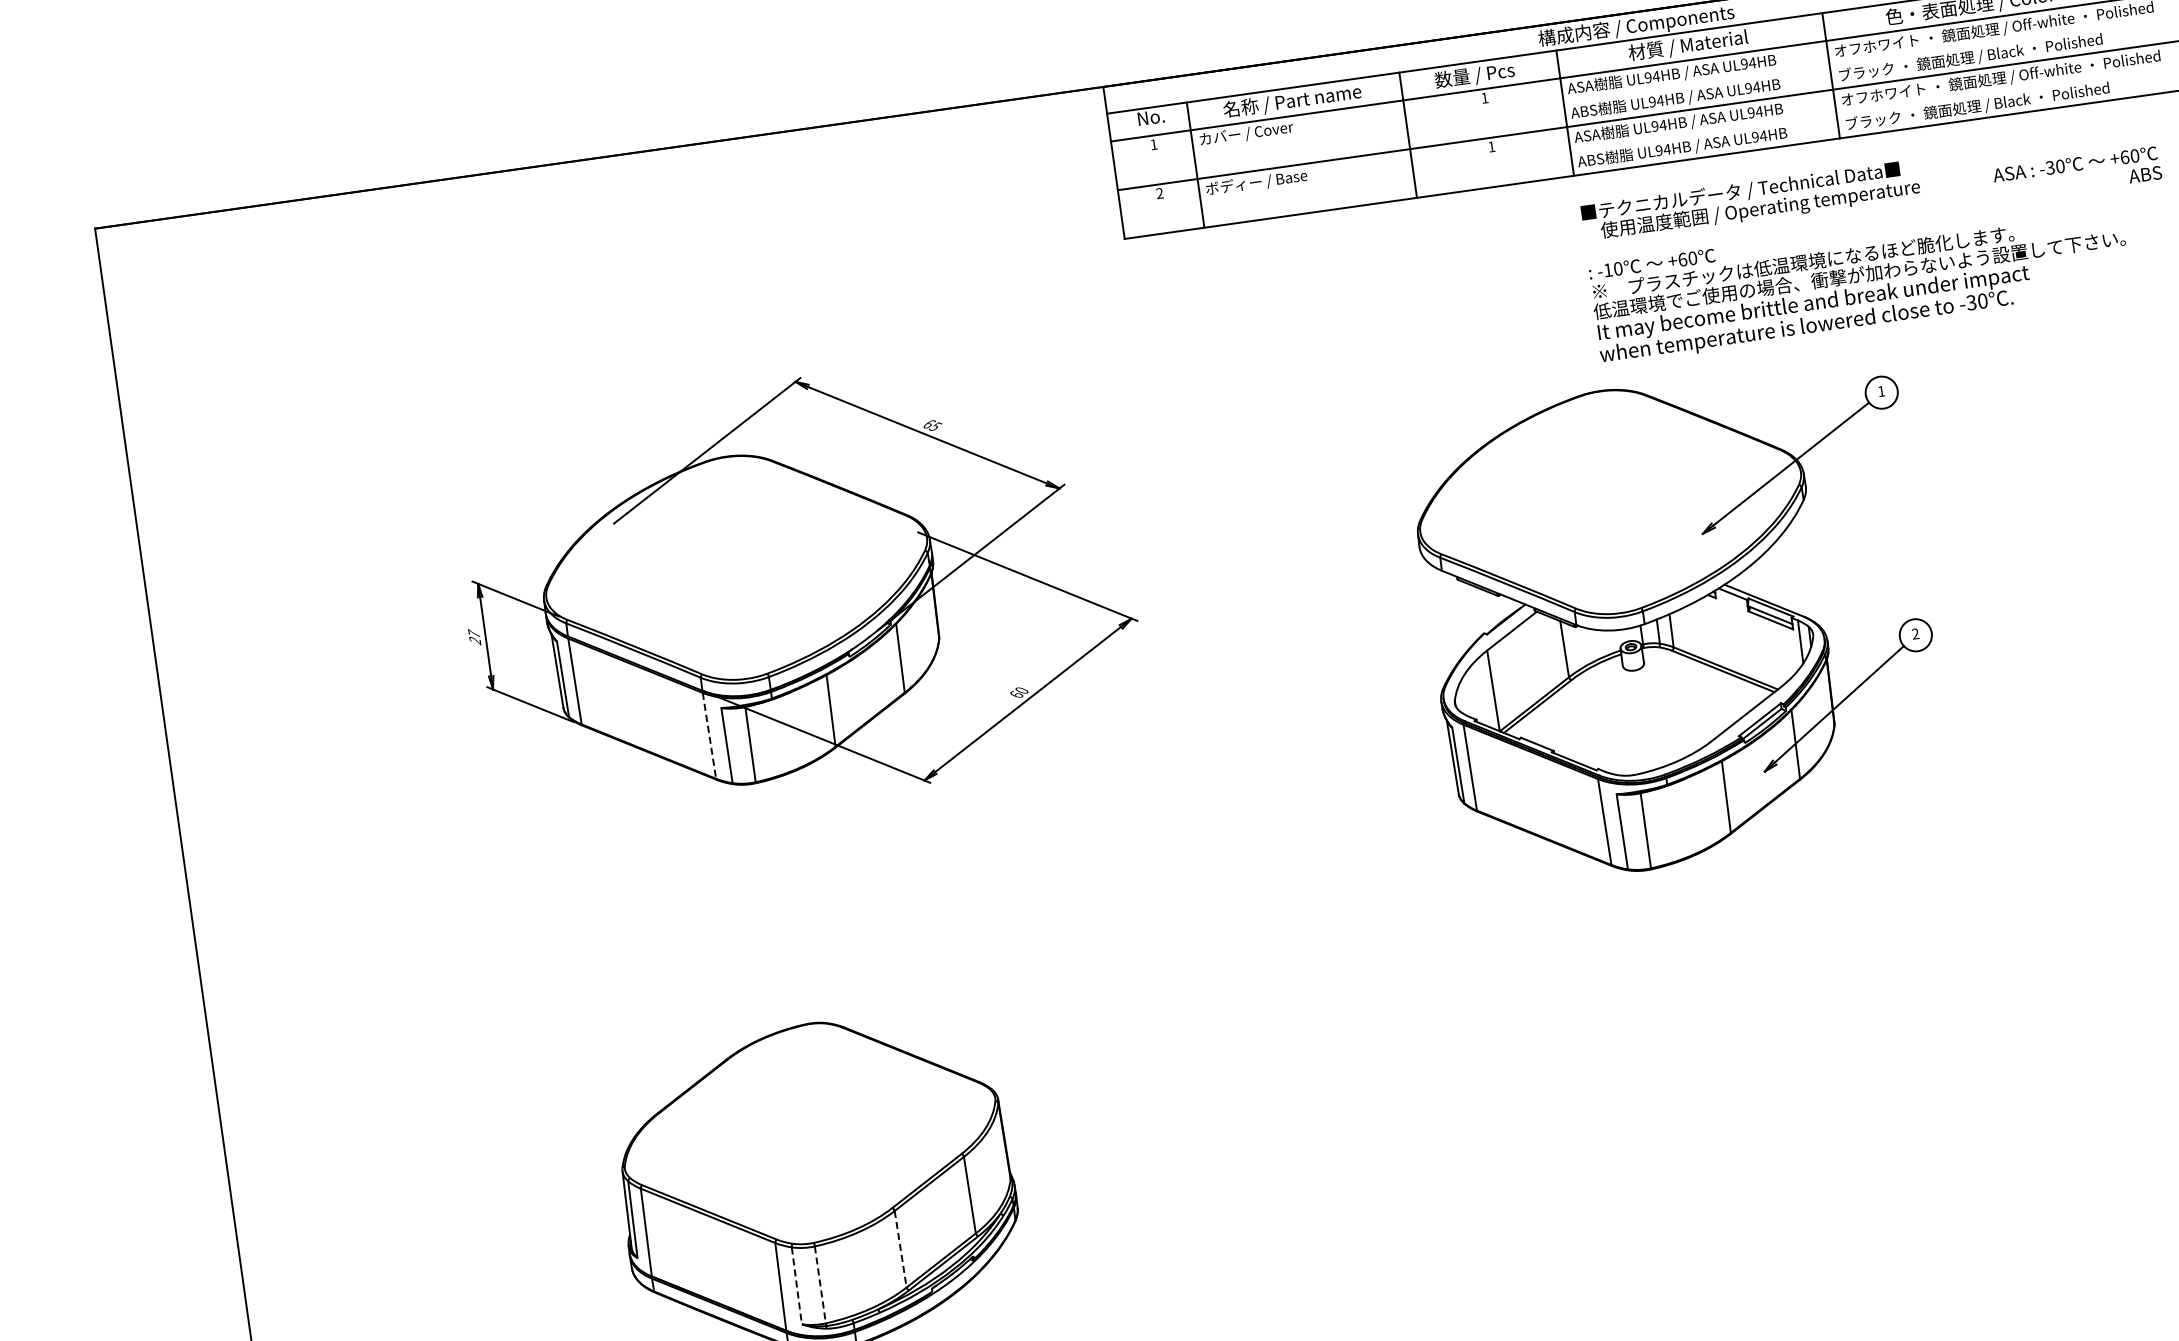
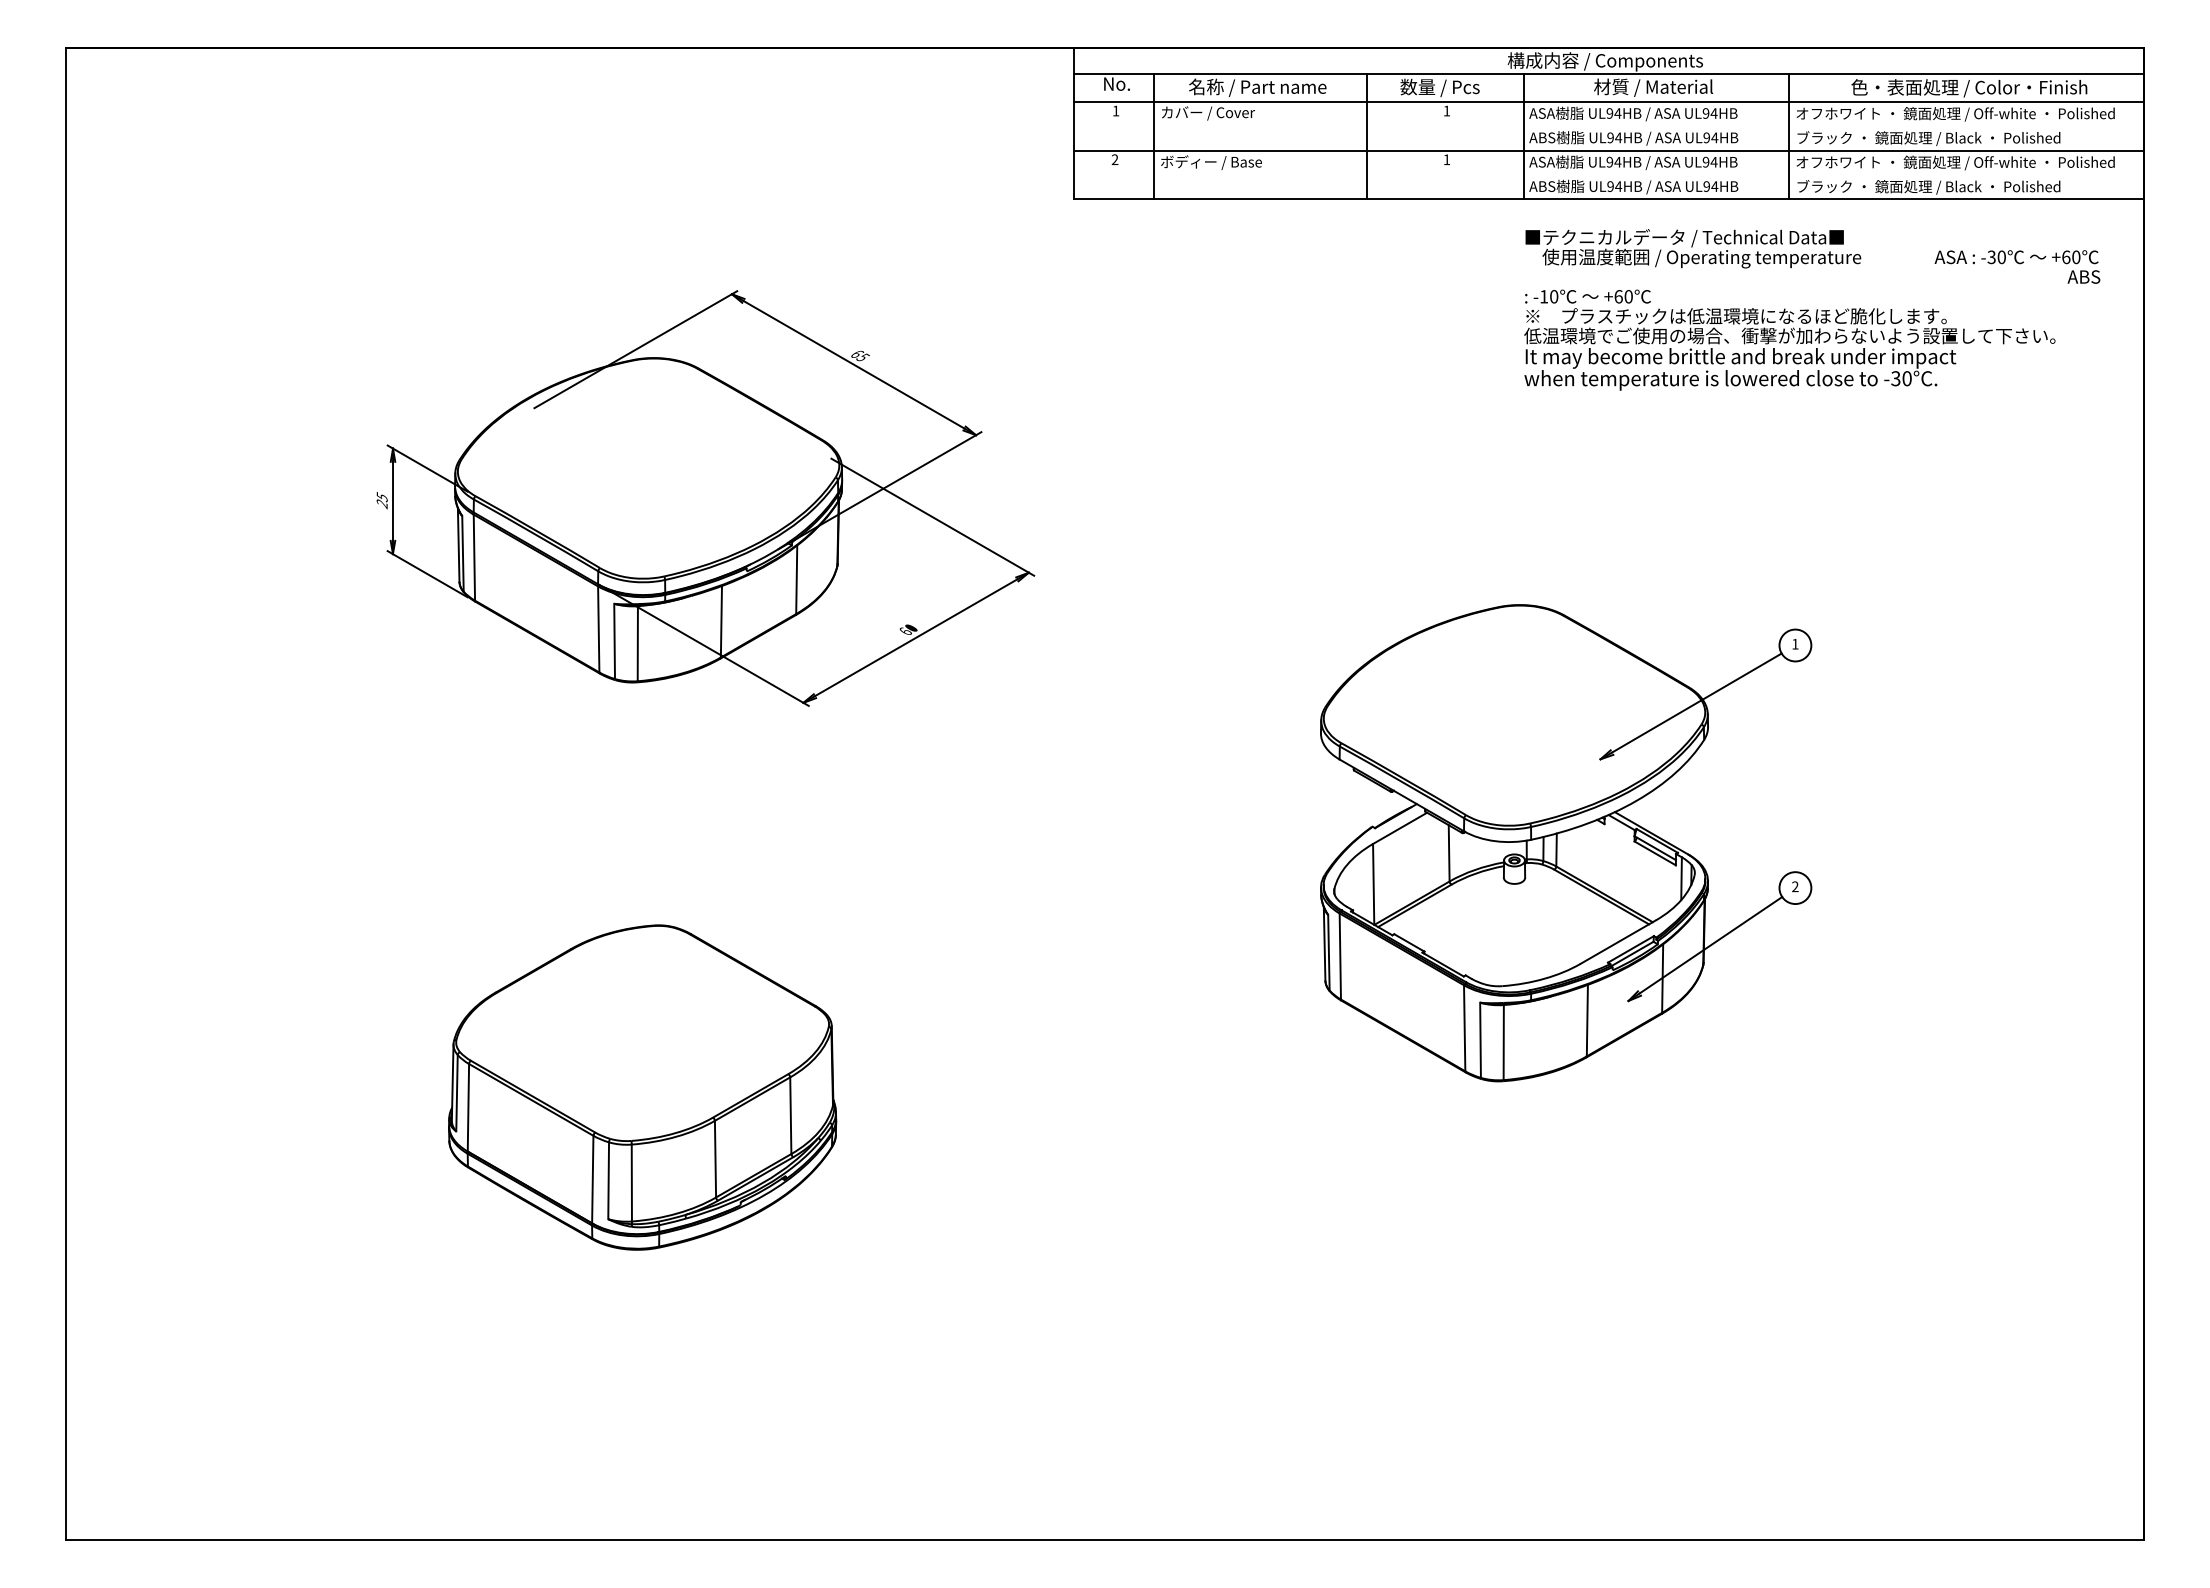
part: (1680, 622) -> (1566, 843), moved
text: (473, 633) -> (381, 496), 27 -> 25
line: (709, 735) -> (598, 629), dashed -> solid
line: (900, 1249) -> (715, 1159), dashed -> solid
line: (820, 1285) -> (631, 1183), dashed -> solid
line: (796, 1286) -> (608, 1181), dashed -> solid

